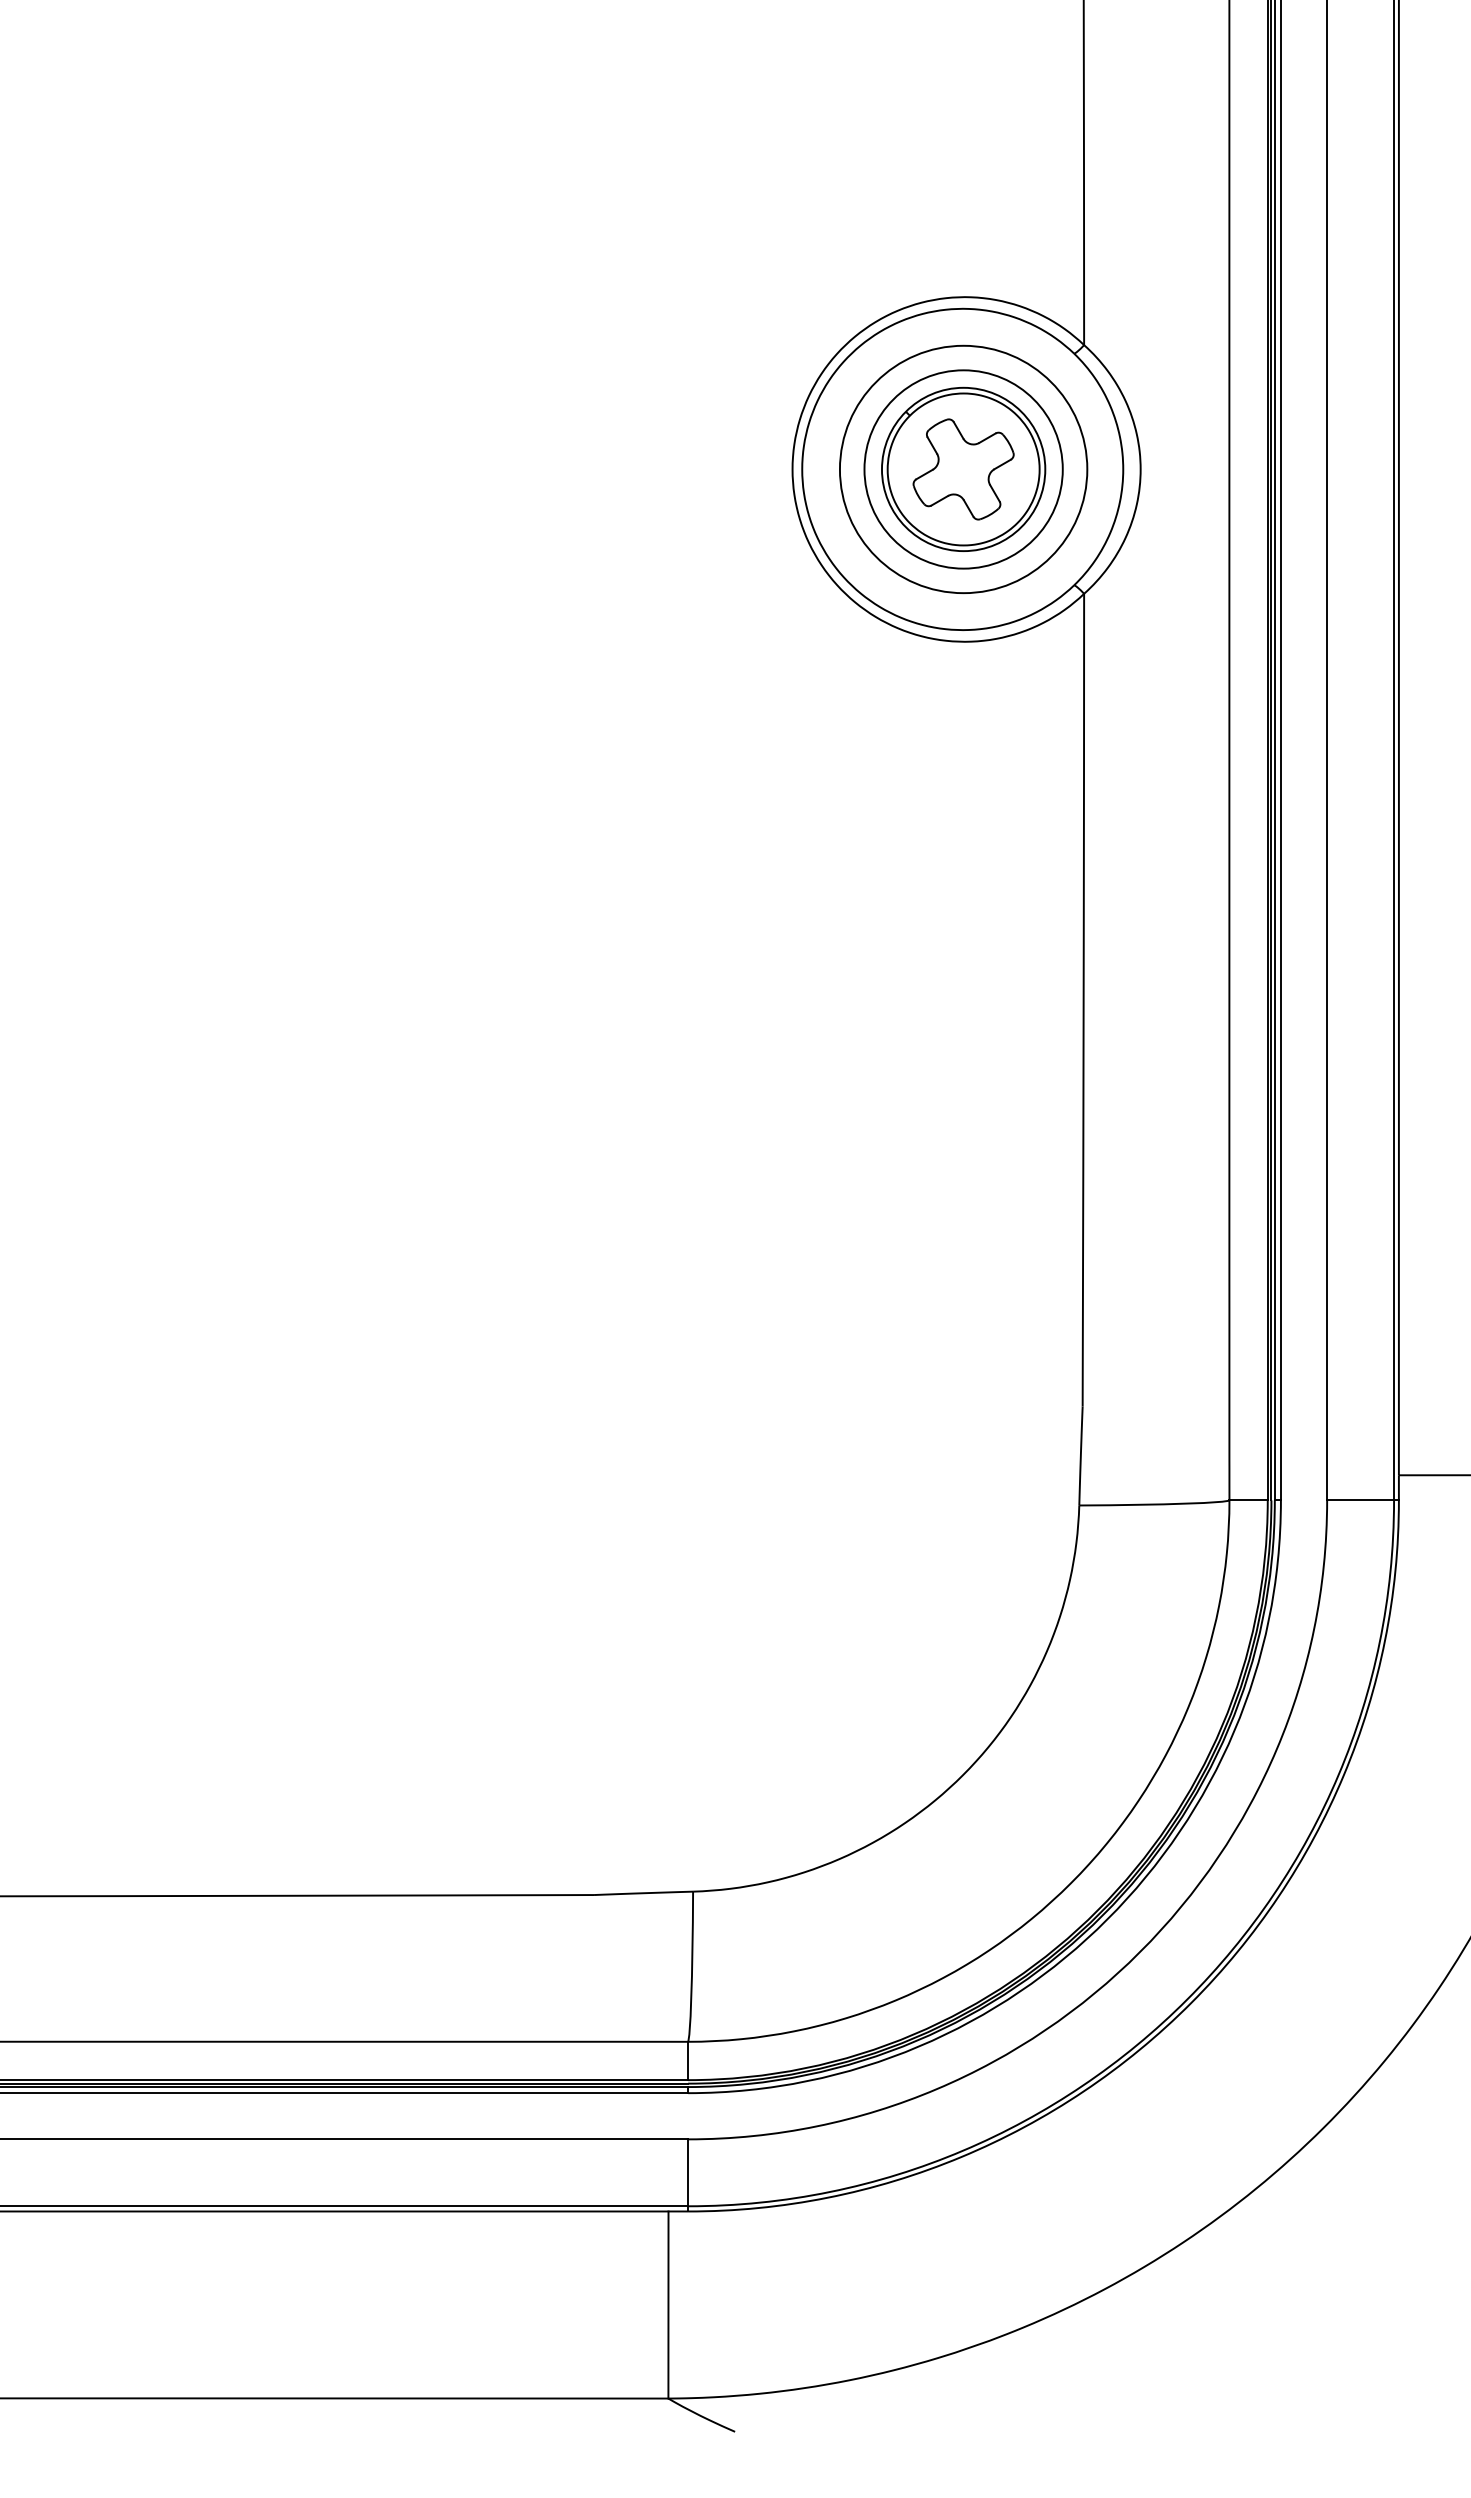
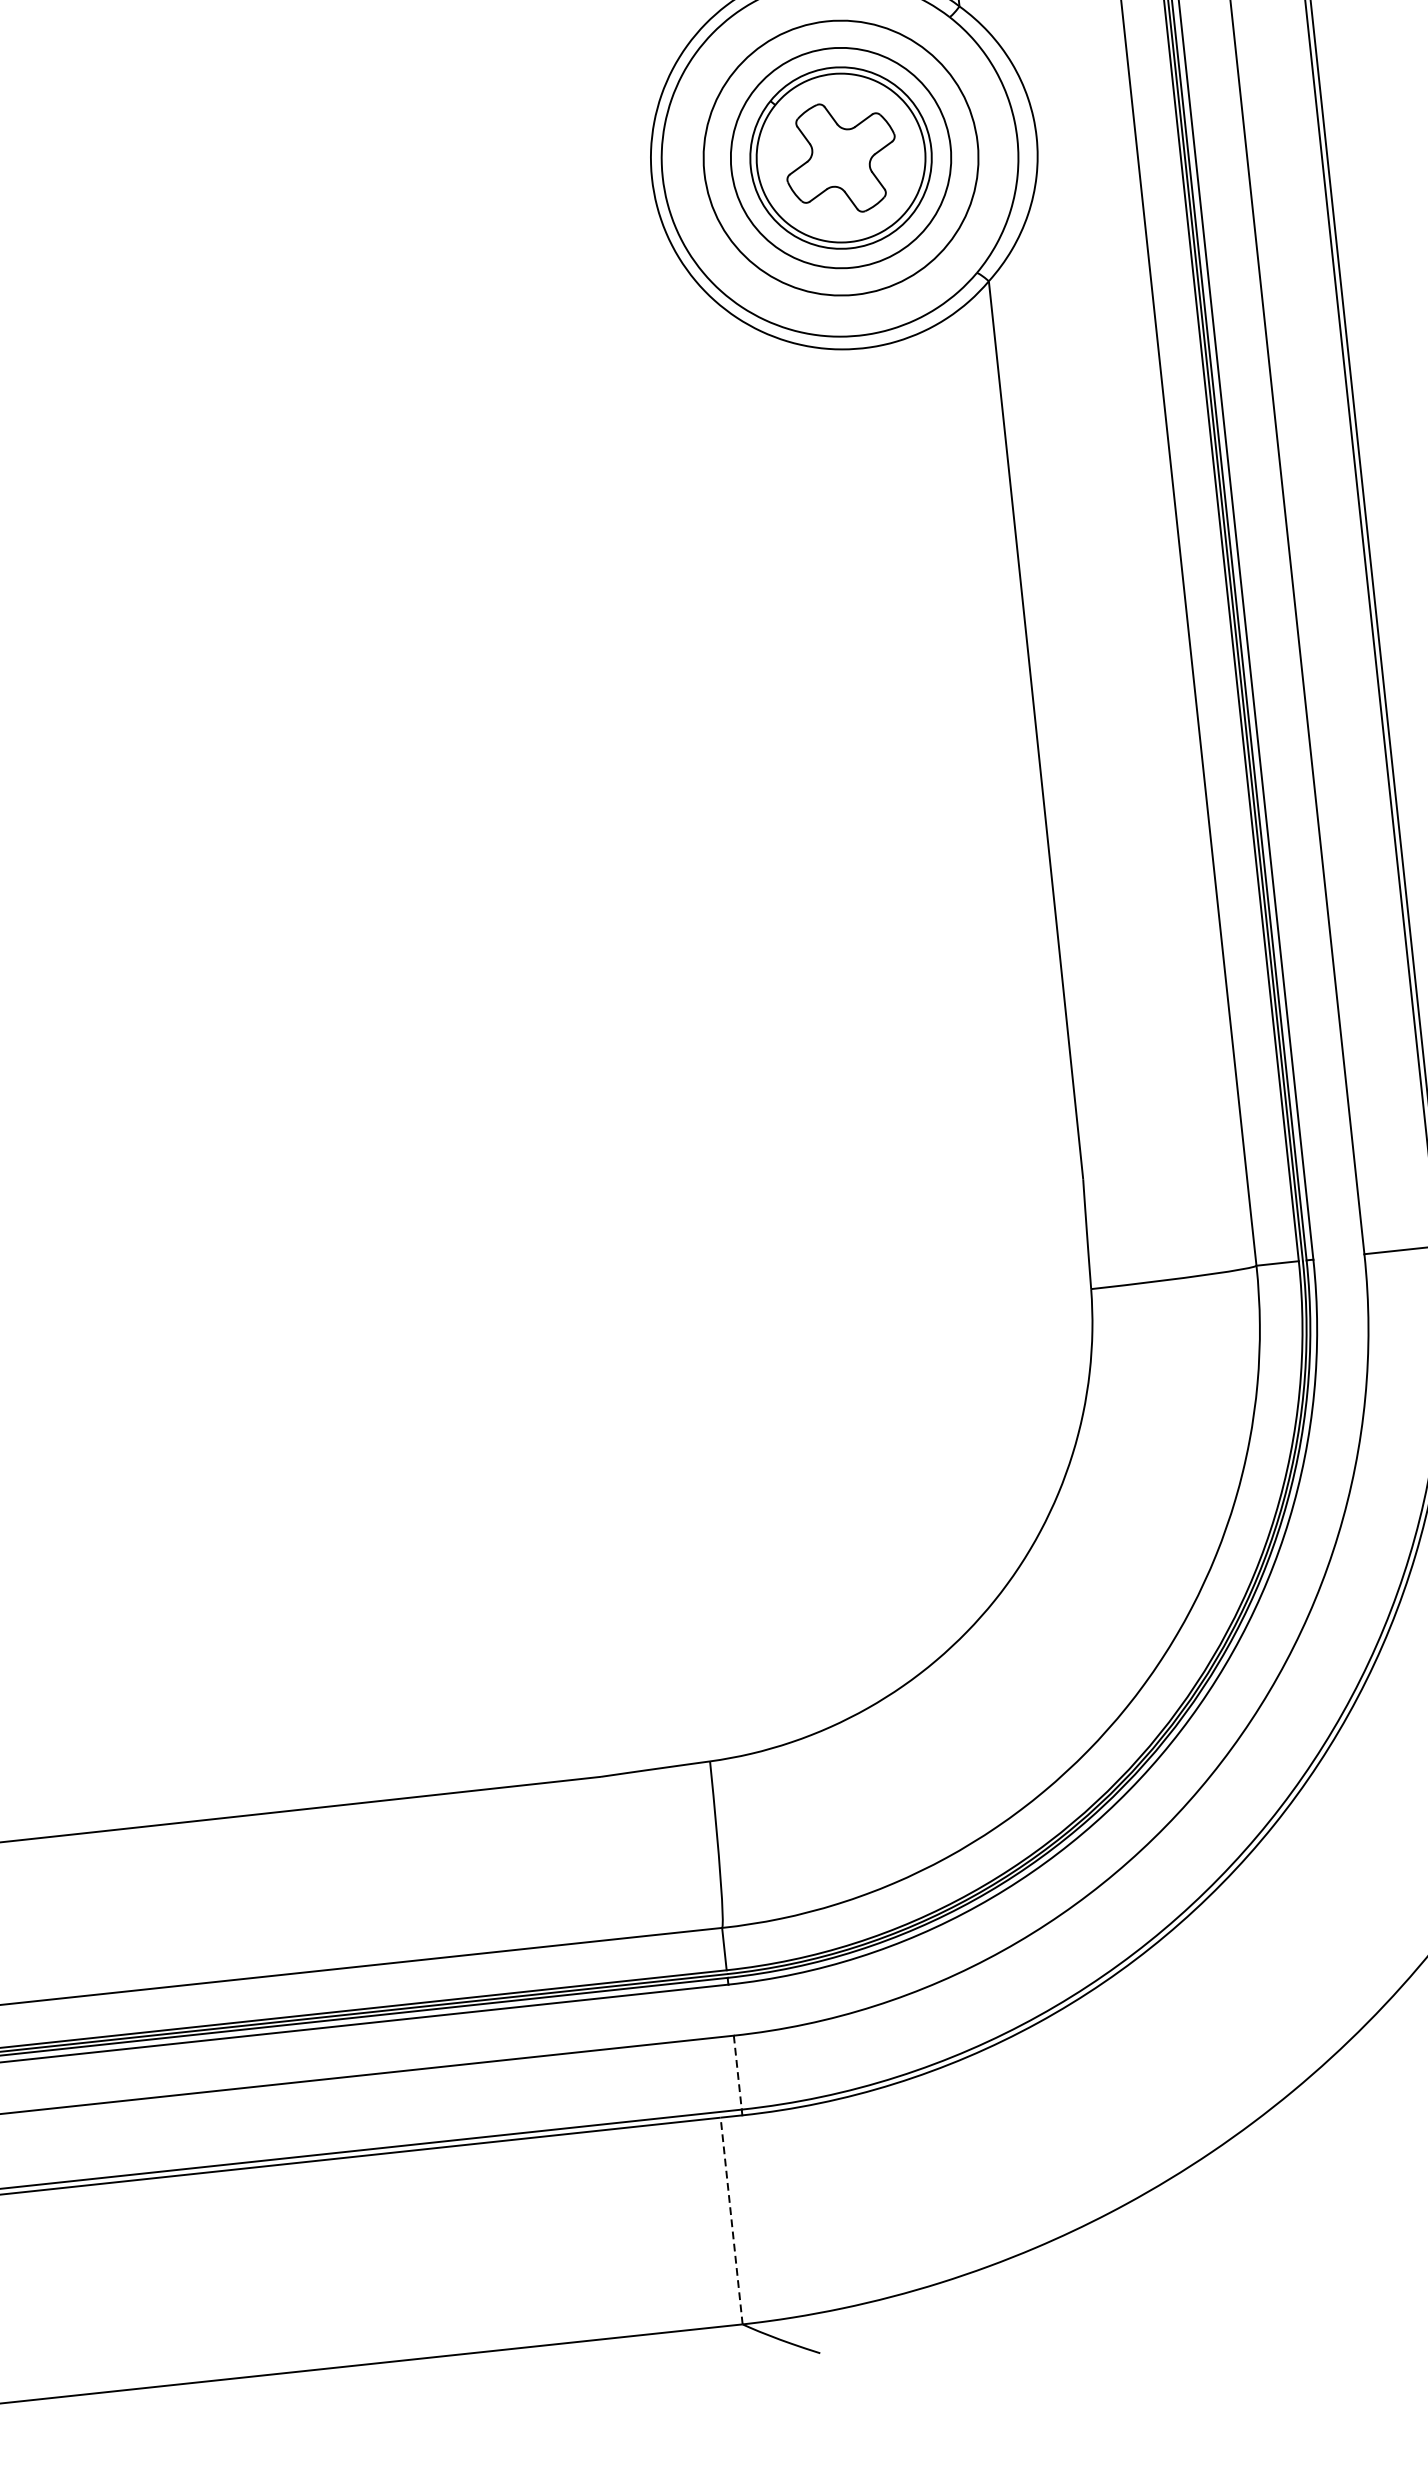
line: (688, 2173) -> (738, 2073), solid -> dashed
line: (668, 2305) -> (731, 2221), solid -> dashed

